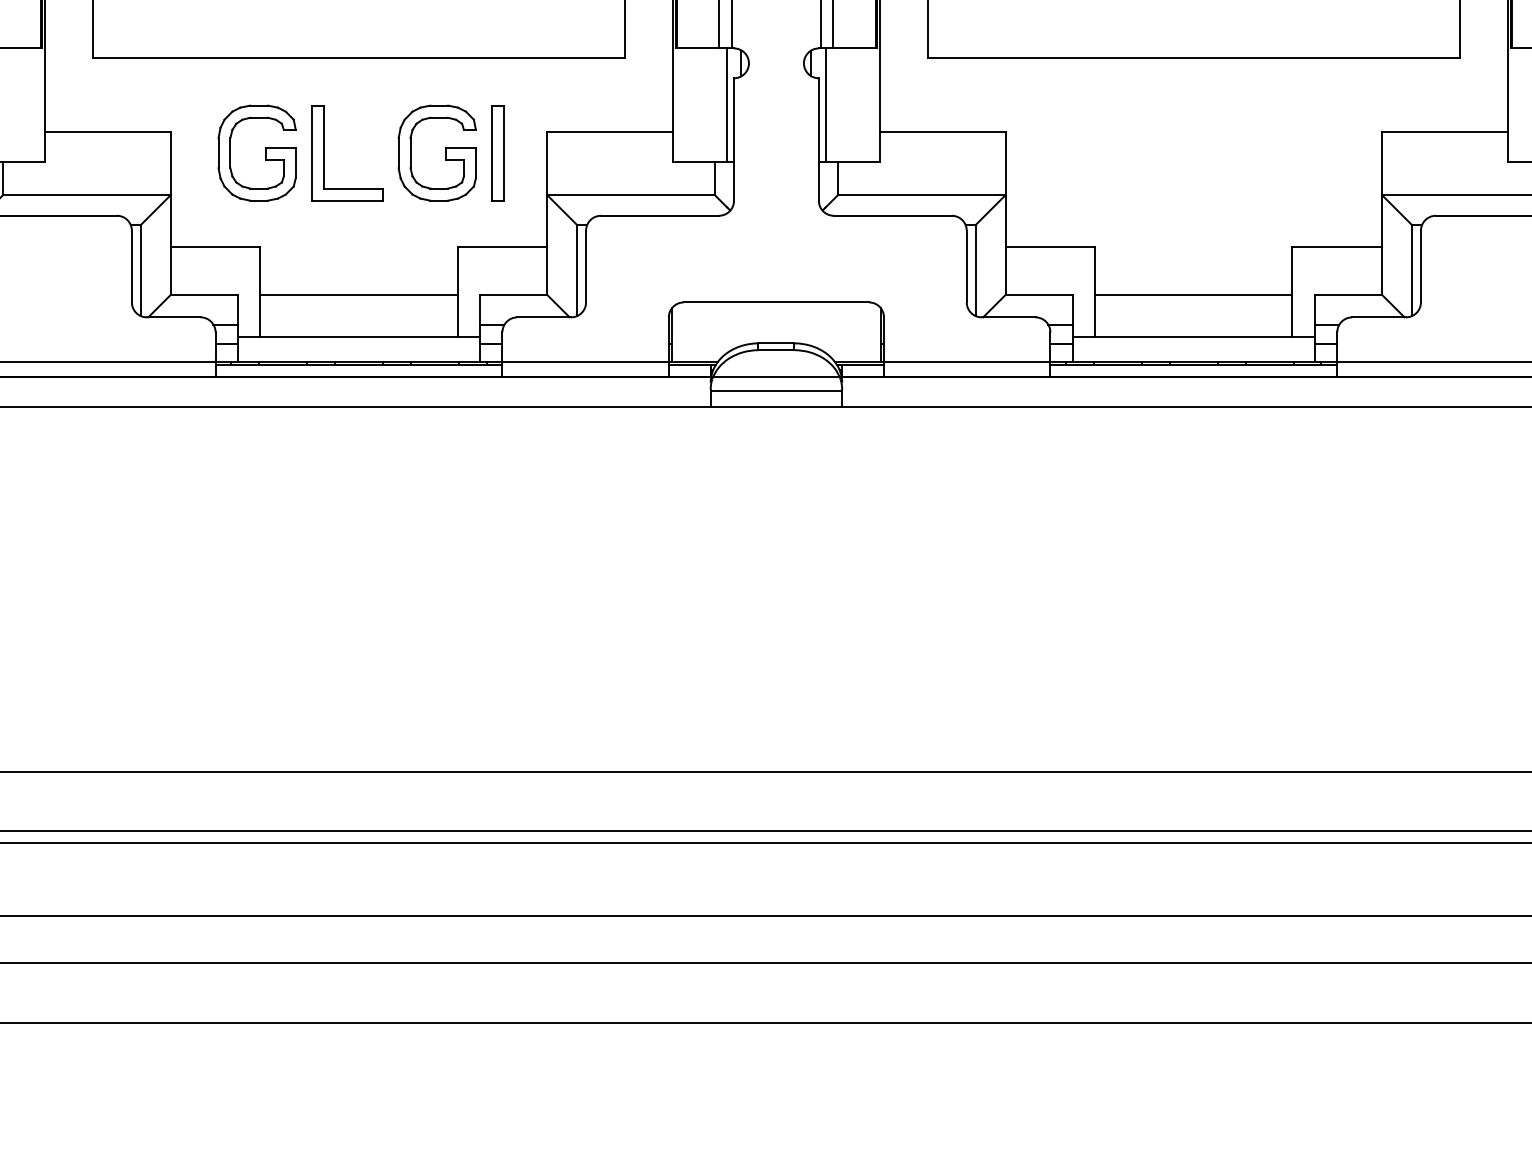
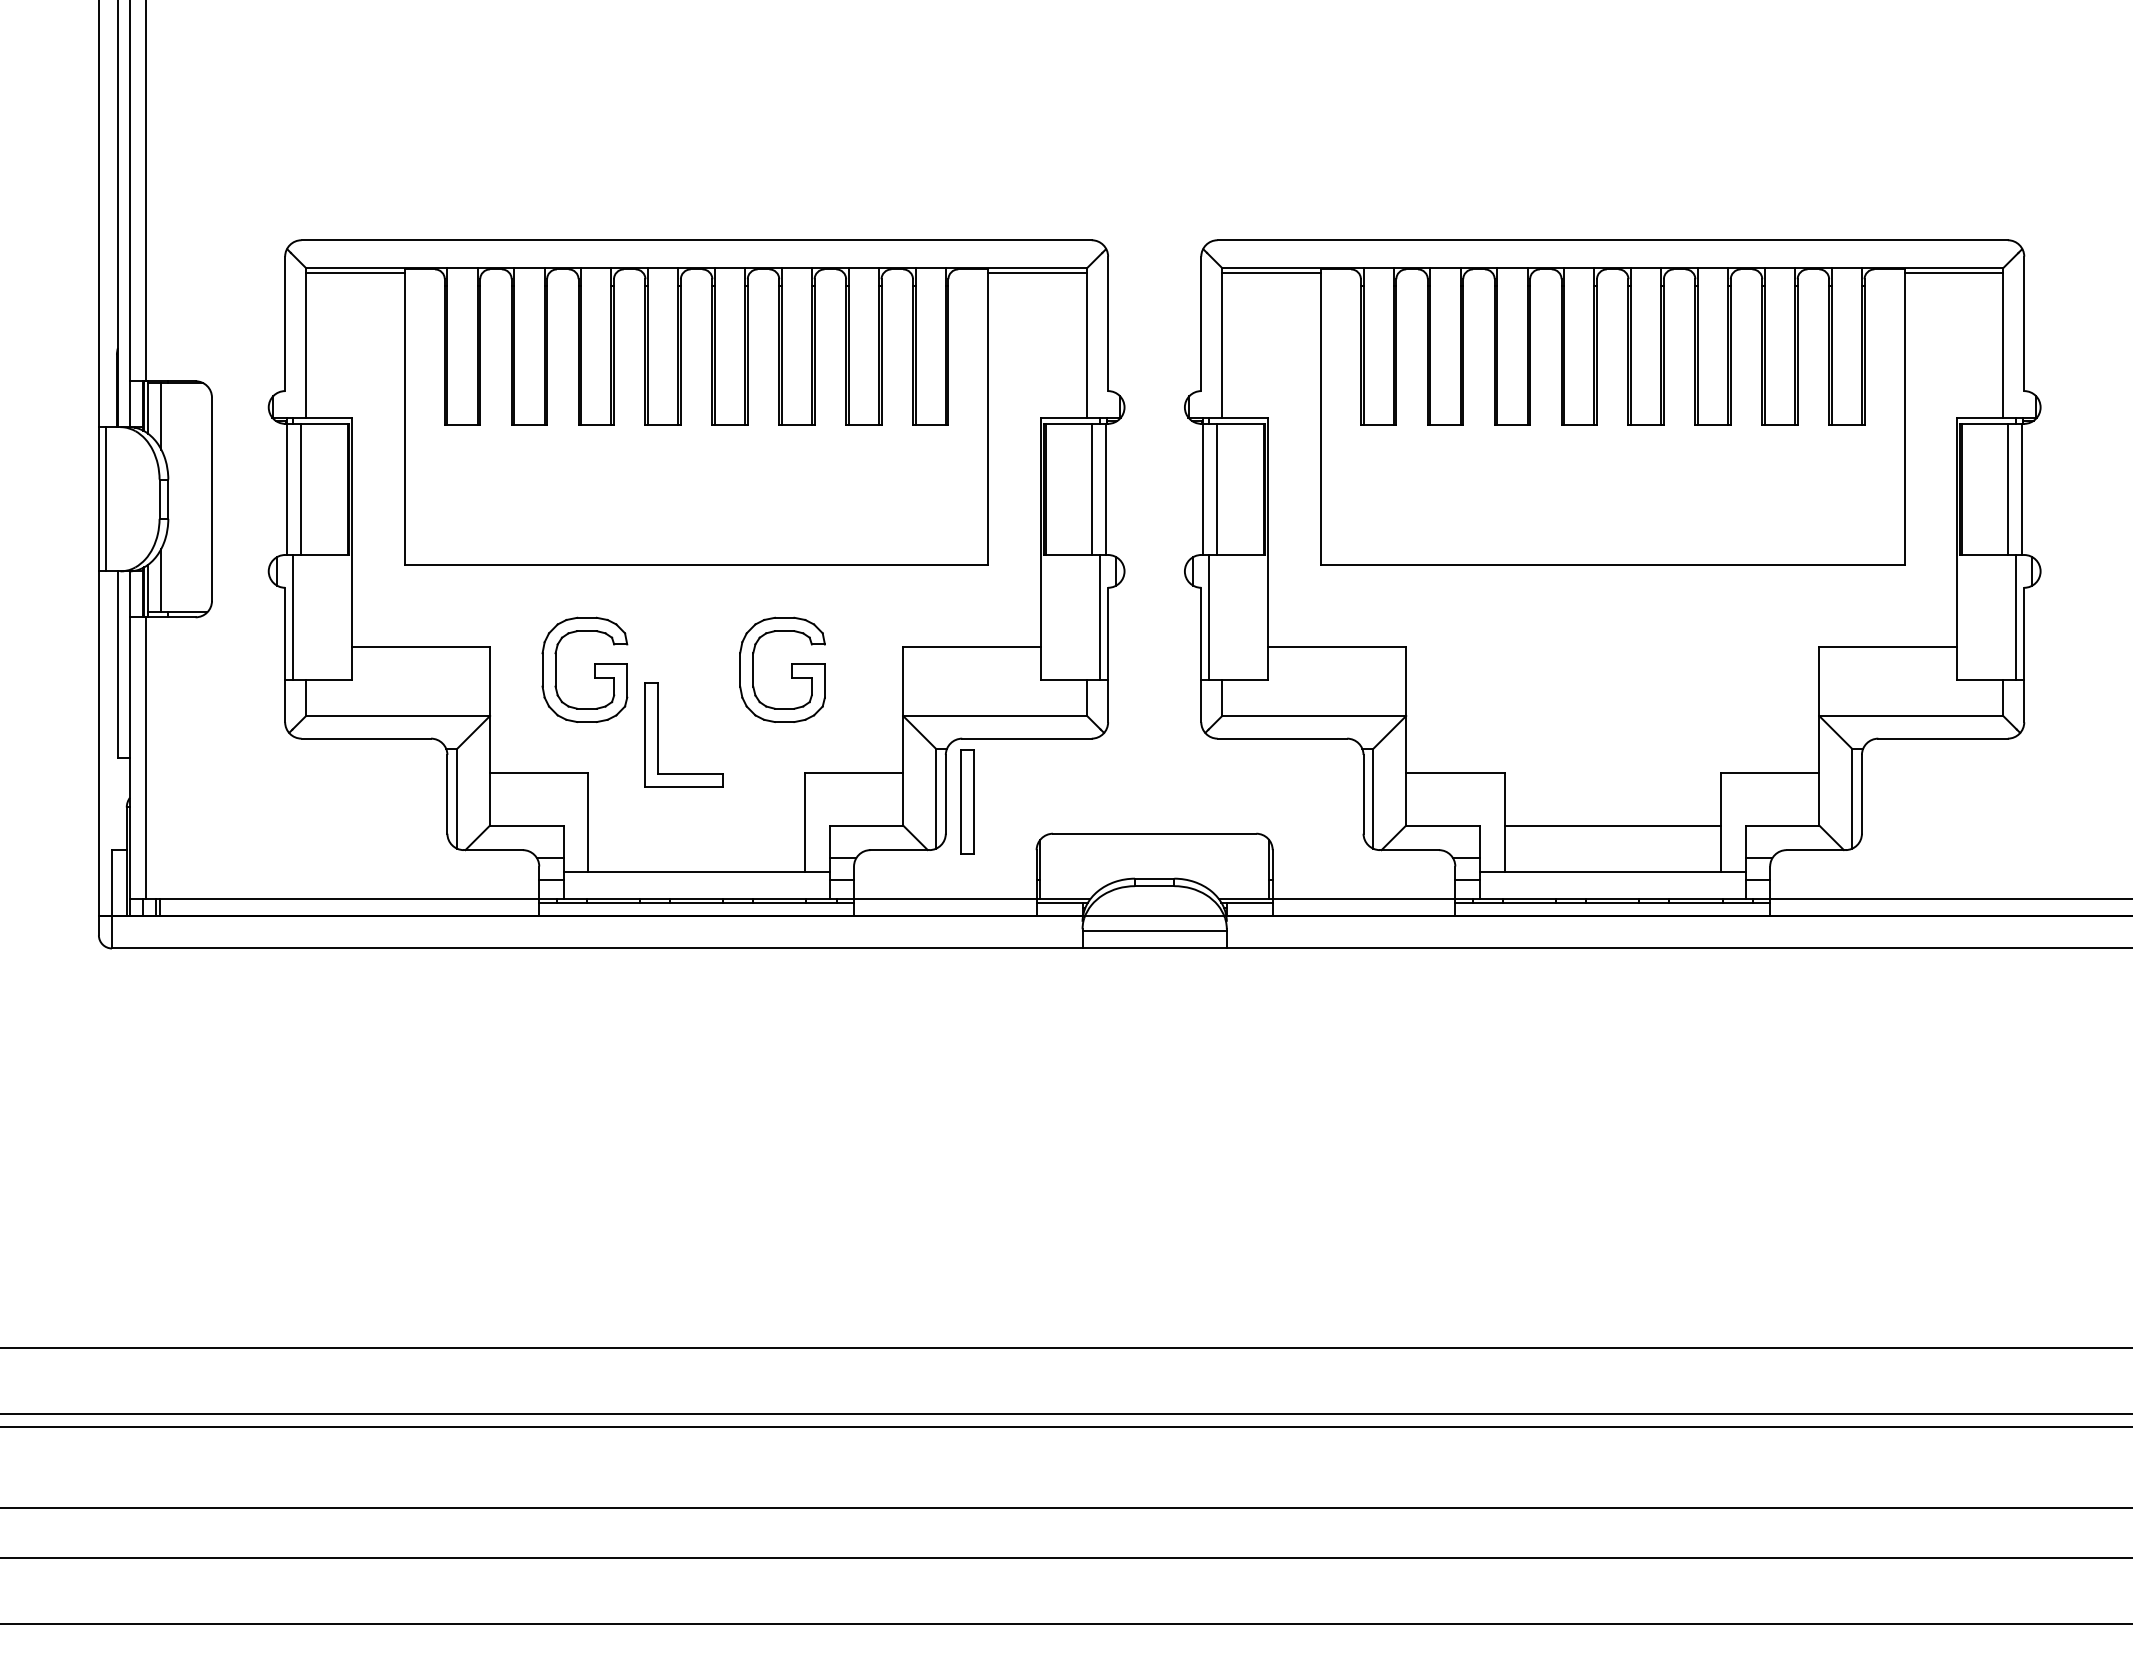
part: (324, 152) -> (658, 734), moved
part: (497, 152) -> (967, 801), moved
line: (358, 294) -> (696, 825), removed

